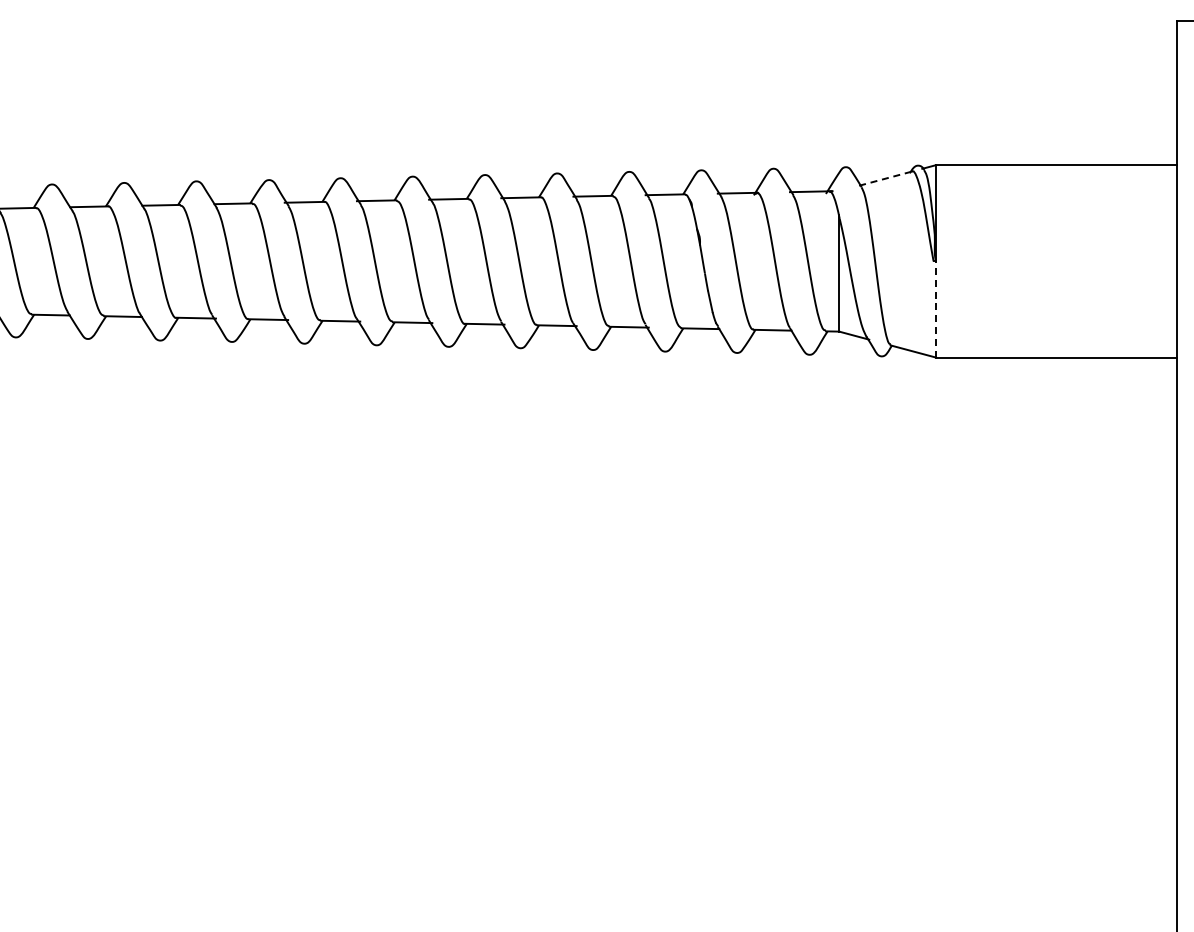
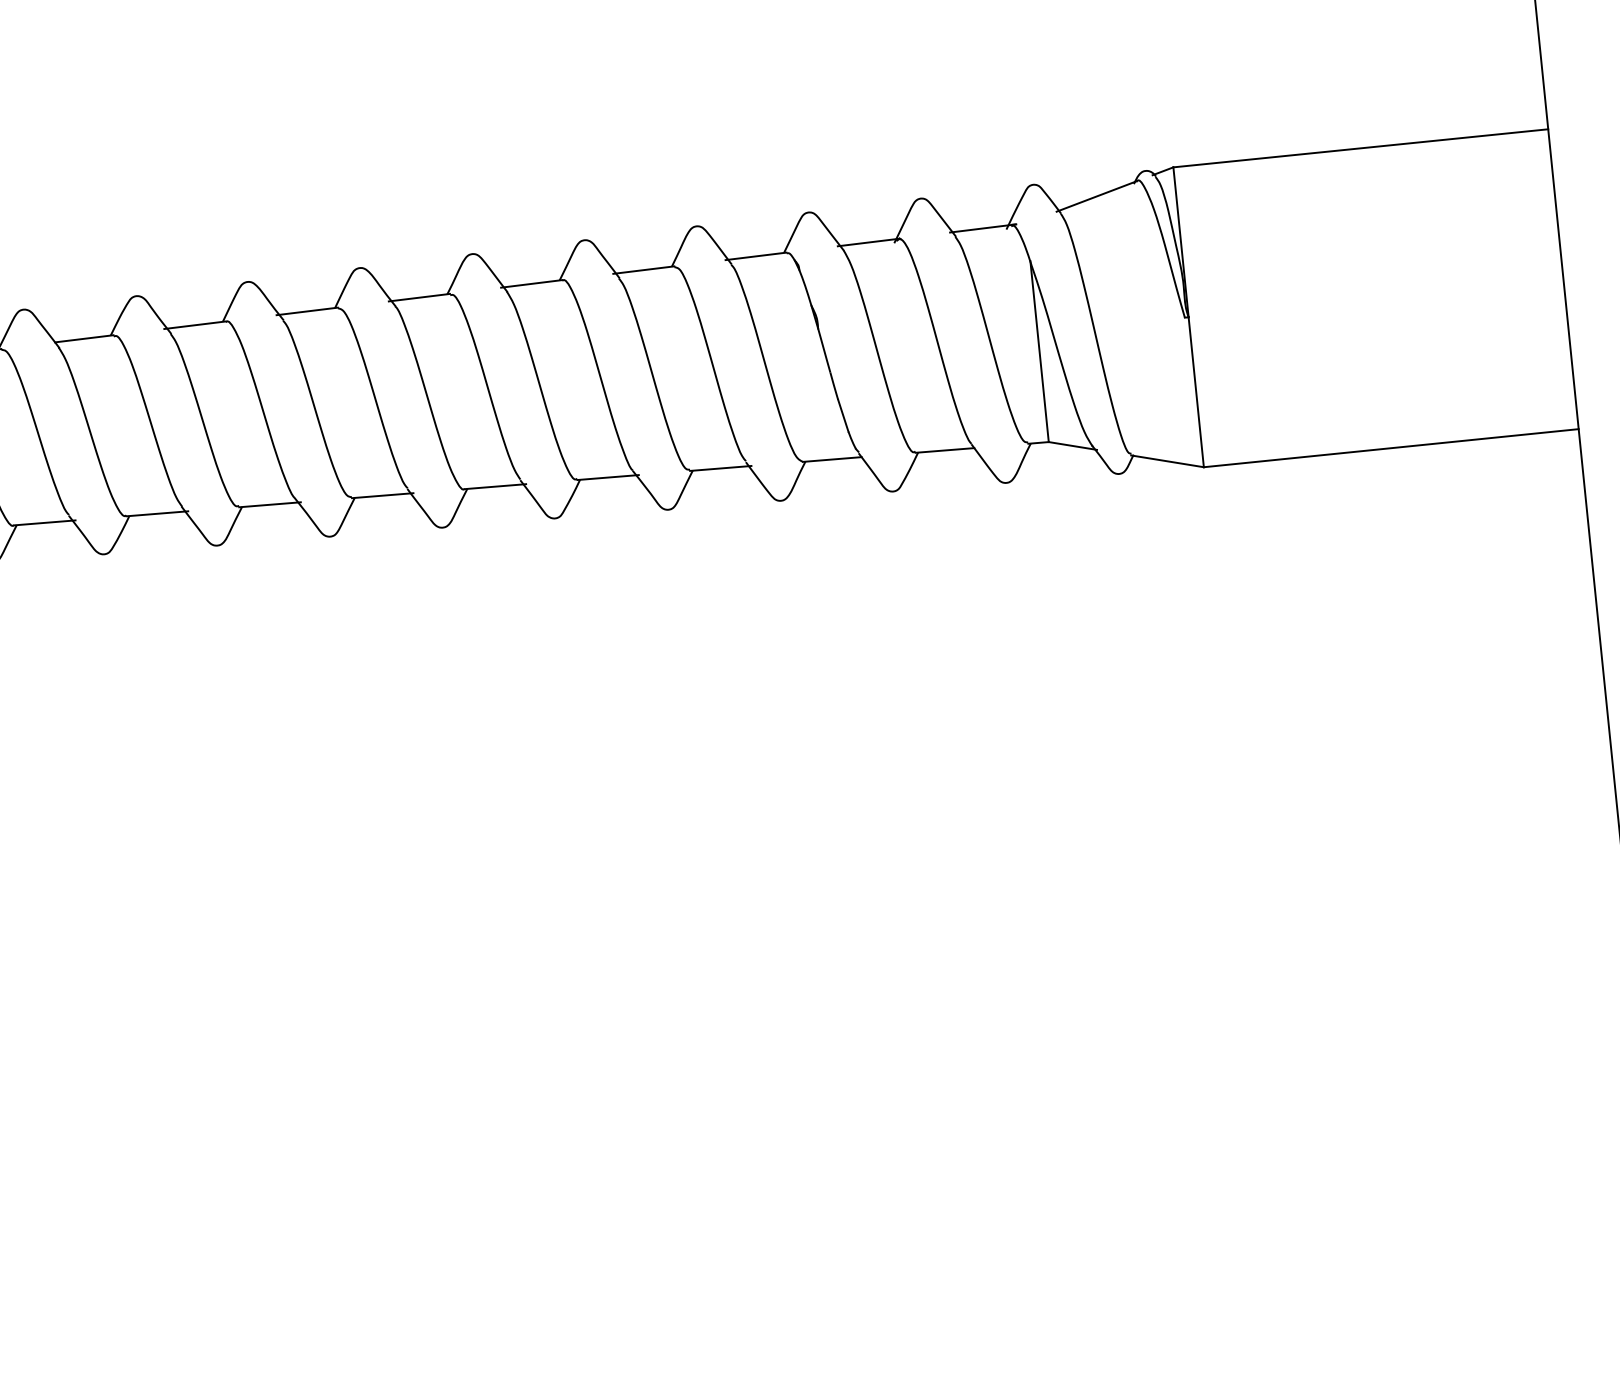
line: (884, 178) -> (1095, 196), dashed -> solid
line: (936, 308) -> (1196, 390), dashed -> solid

